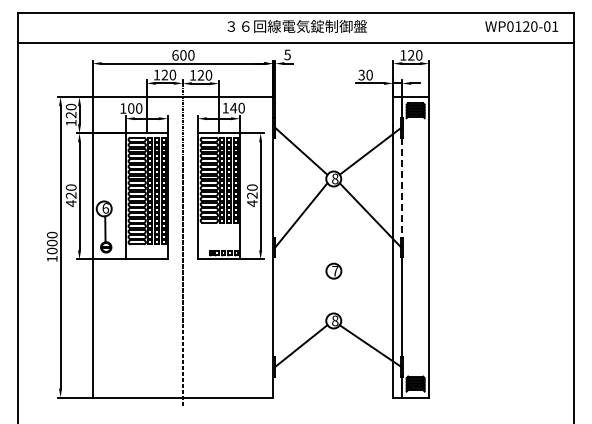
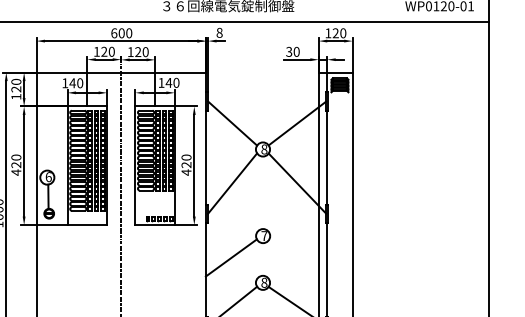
text: (287, 54) -> (219, 32), 5 -> 8
text: (130, 108) -> (72, 83), 100 -> 140
line: (402, 187) -> (327, 157), dashed -> solid
line: (299, 294) -> (230, 258), added

